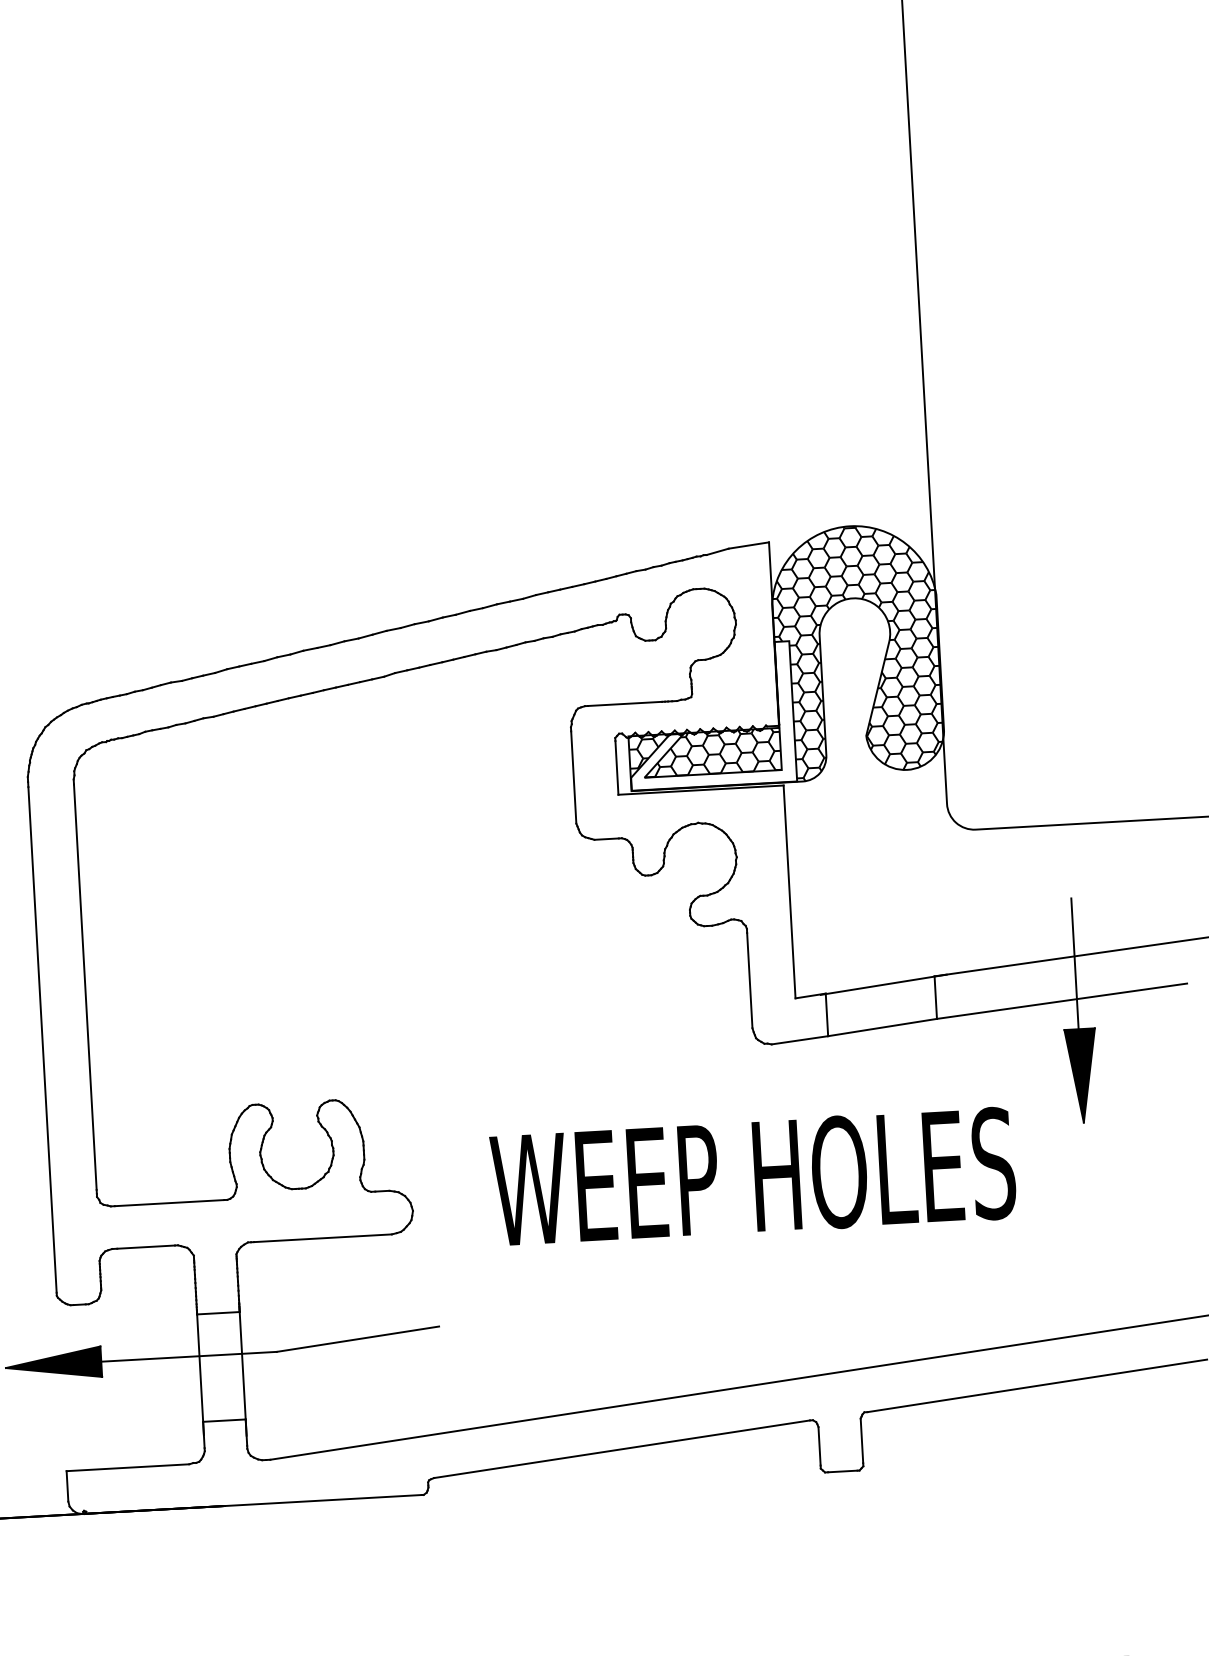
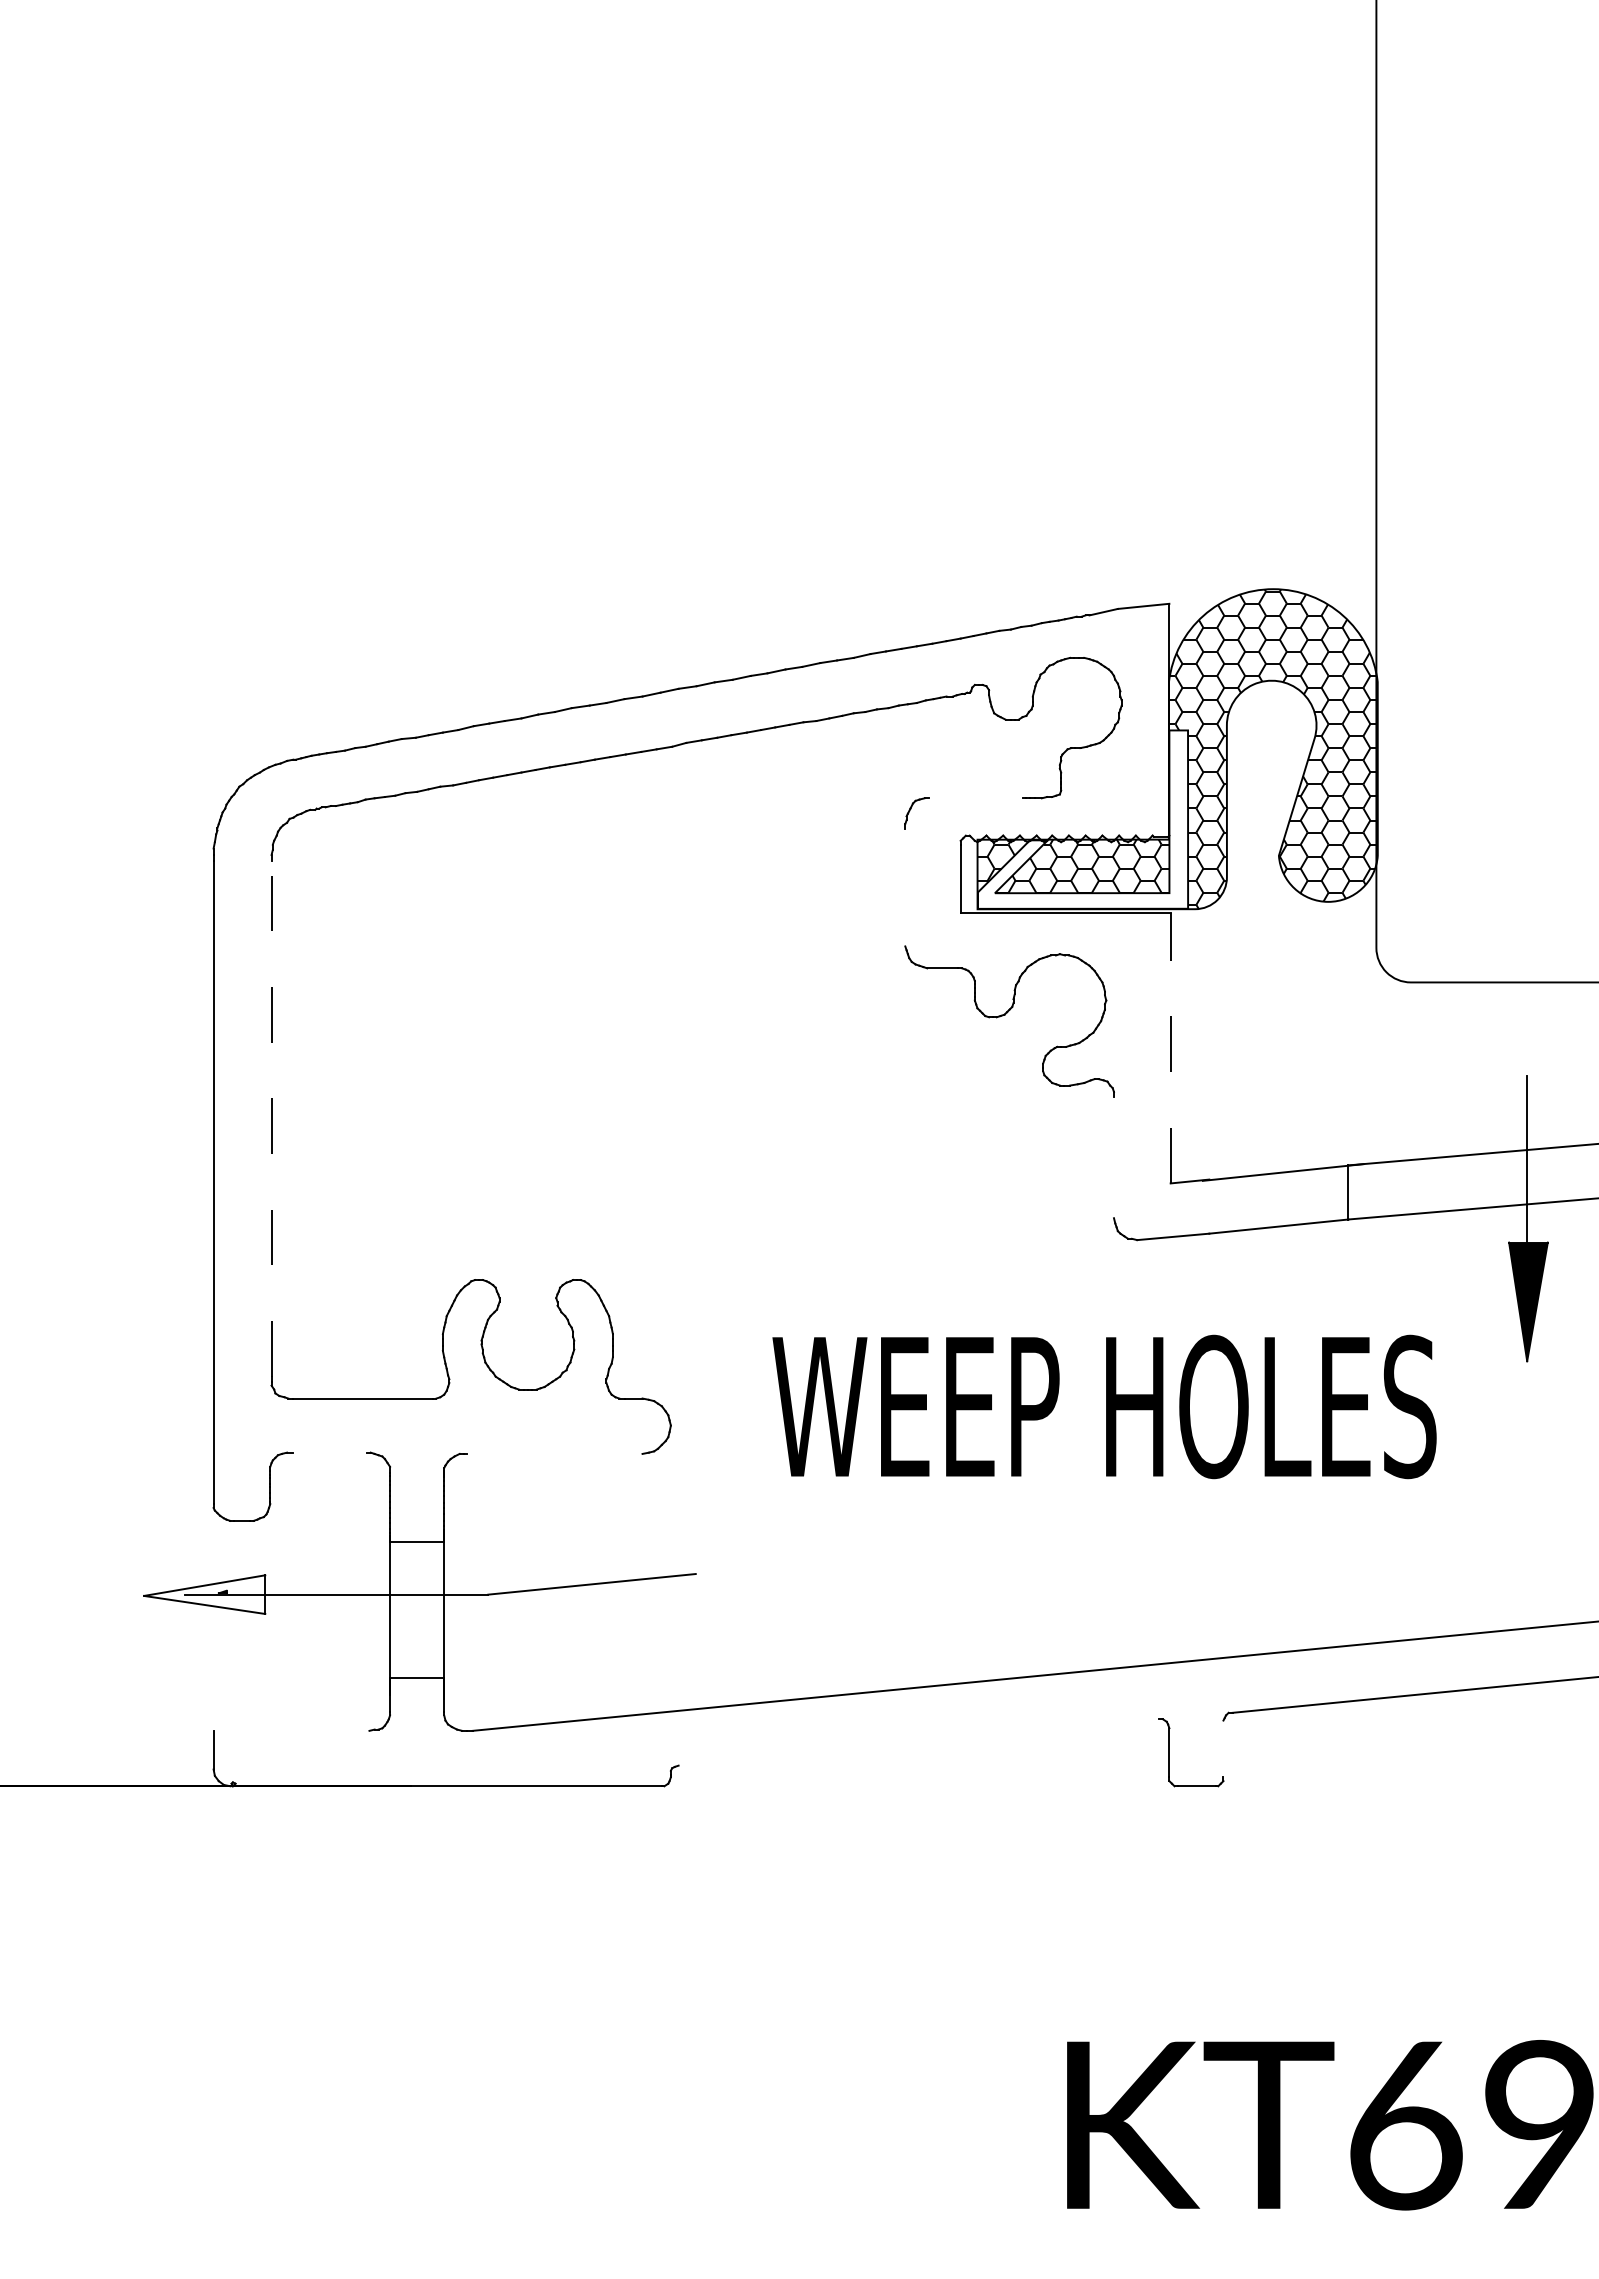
line: (625, 704) -> (975, 798), removed
line: (573, 777) -> (905, 887), removed
line: (789, 891) -> (1170, 1047), solid -> dashed
line: (749, 980) -> (1113, 1157), removed
line: (85, 987) -> (271, 1119), solid -> dashed
line: (827, 1014) -> (1209, 1206), removed
line: (322, 1237) -> (554, 1453), removed
line: (145, 1247) -> (329, 1452), removed
fill: (53, 1364) -> (204, 1594), removed
line: (861, 1440) -> (1223, 1748), removed
line: (621, 1449) -> (918, 1742), removed
line: (127, 1467) -> (291, 1730), removed

